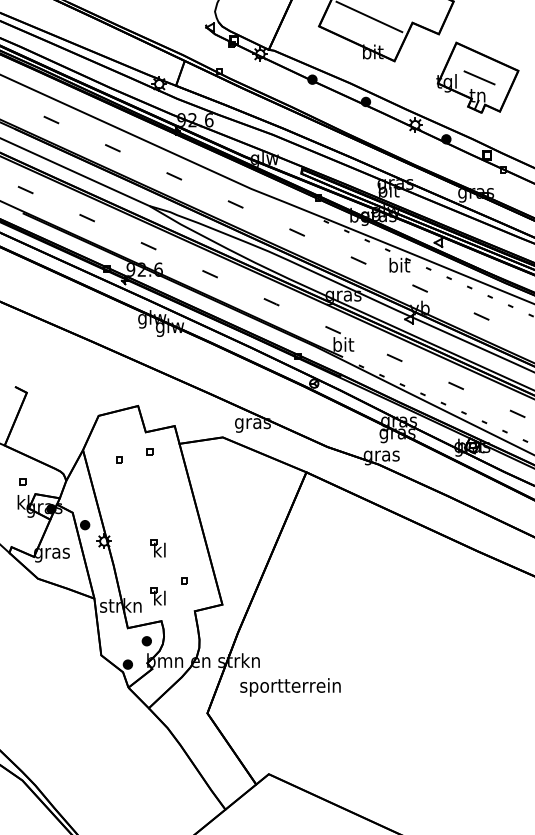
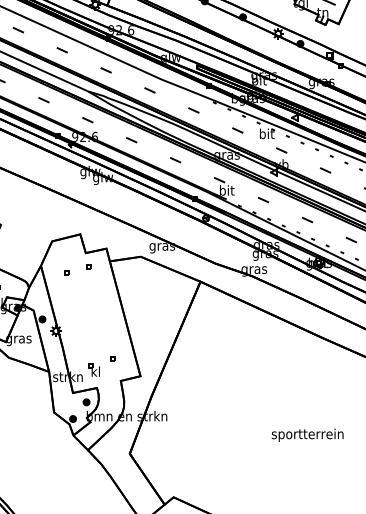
part: (157, 548) -> (94, 336), removed
text: (290, 687) -> (307, 435), moved

